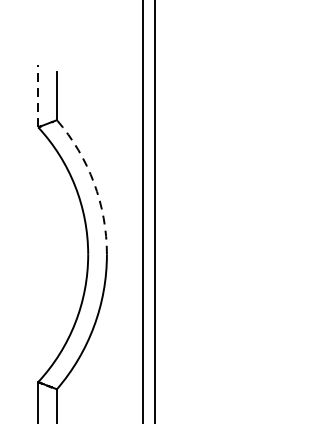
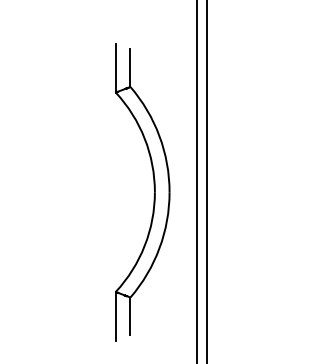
line: (37, 95) -> (115, 67), dashed -> solid
arc: (94, 183) -> (159, 136), dashed -> solid

